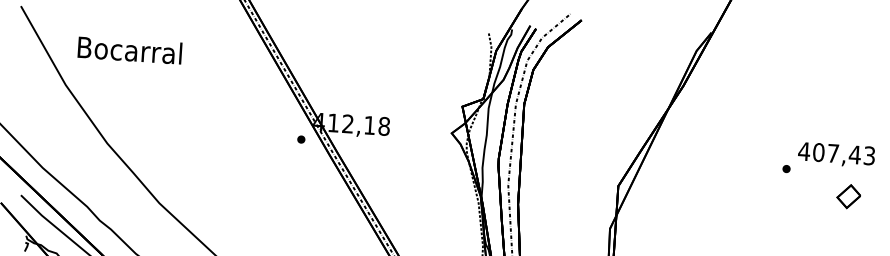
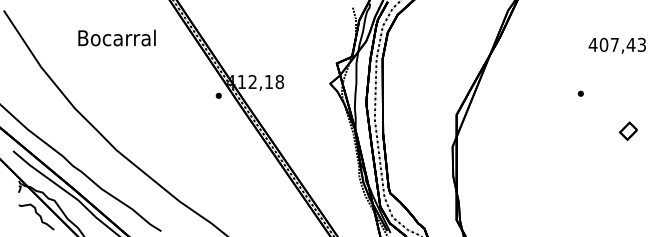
text: (129, 49) -> (116, 37), moved
text: (835, 154) -> (616, 45), moved
part: (848, 195) -> (628, 130), moved

